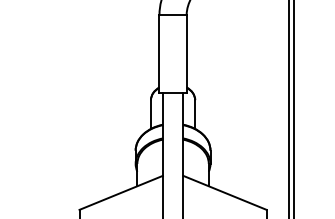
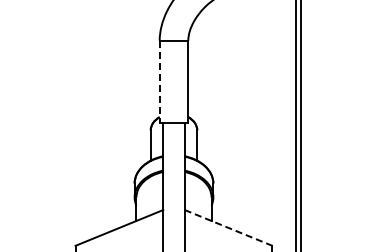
line: (159, 54) -> (159, 82), solid -> dashed
line: (225, 193) -> (229, 228), solid -> dashed

